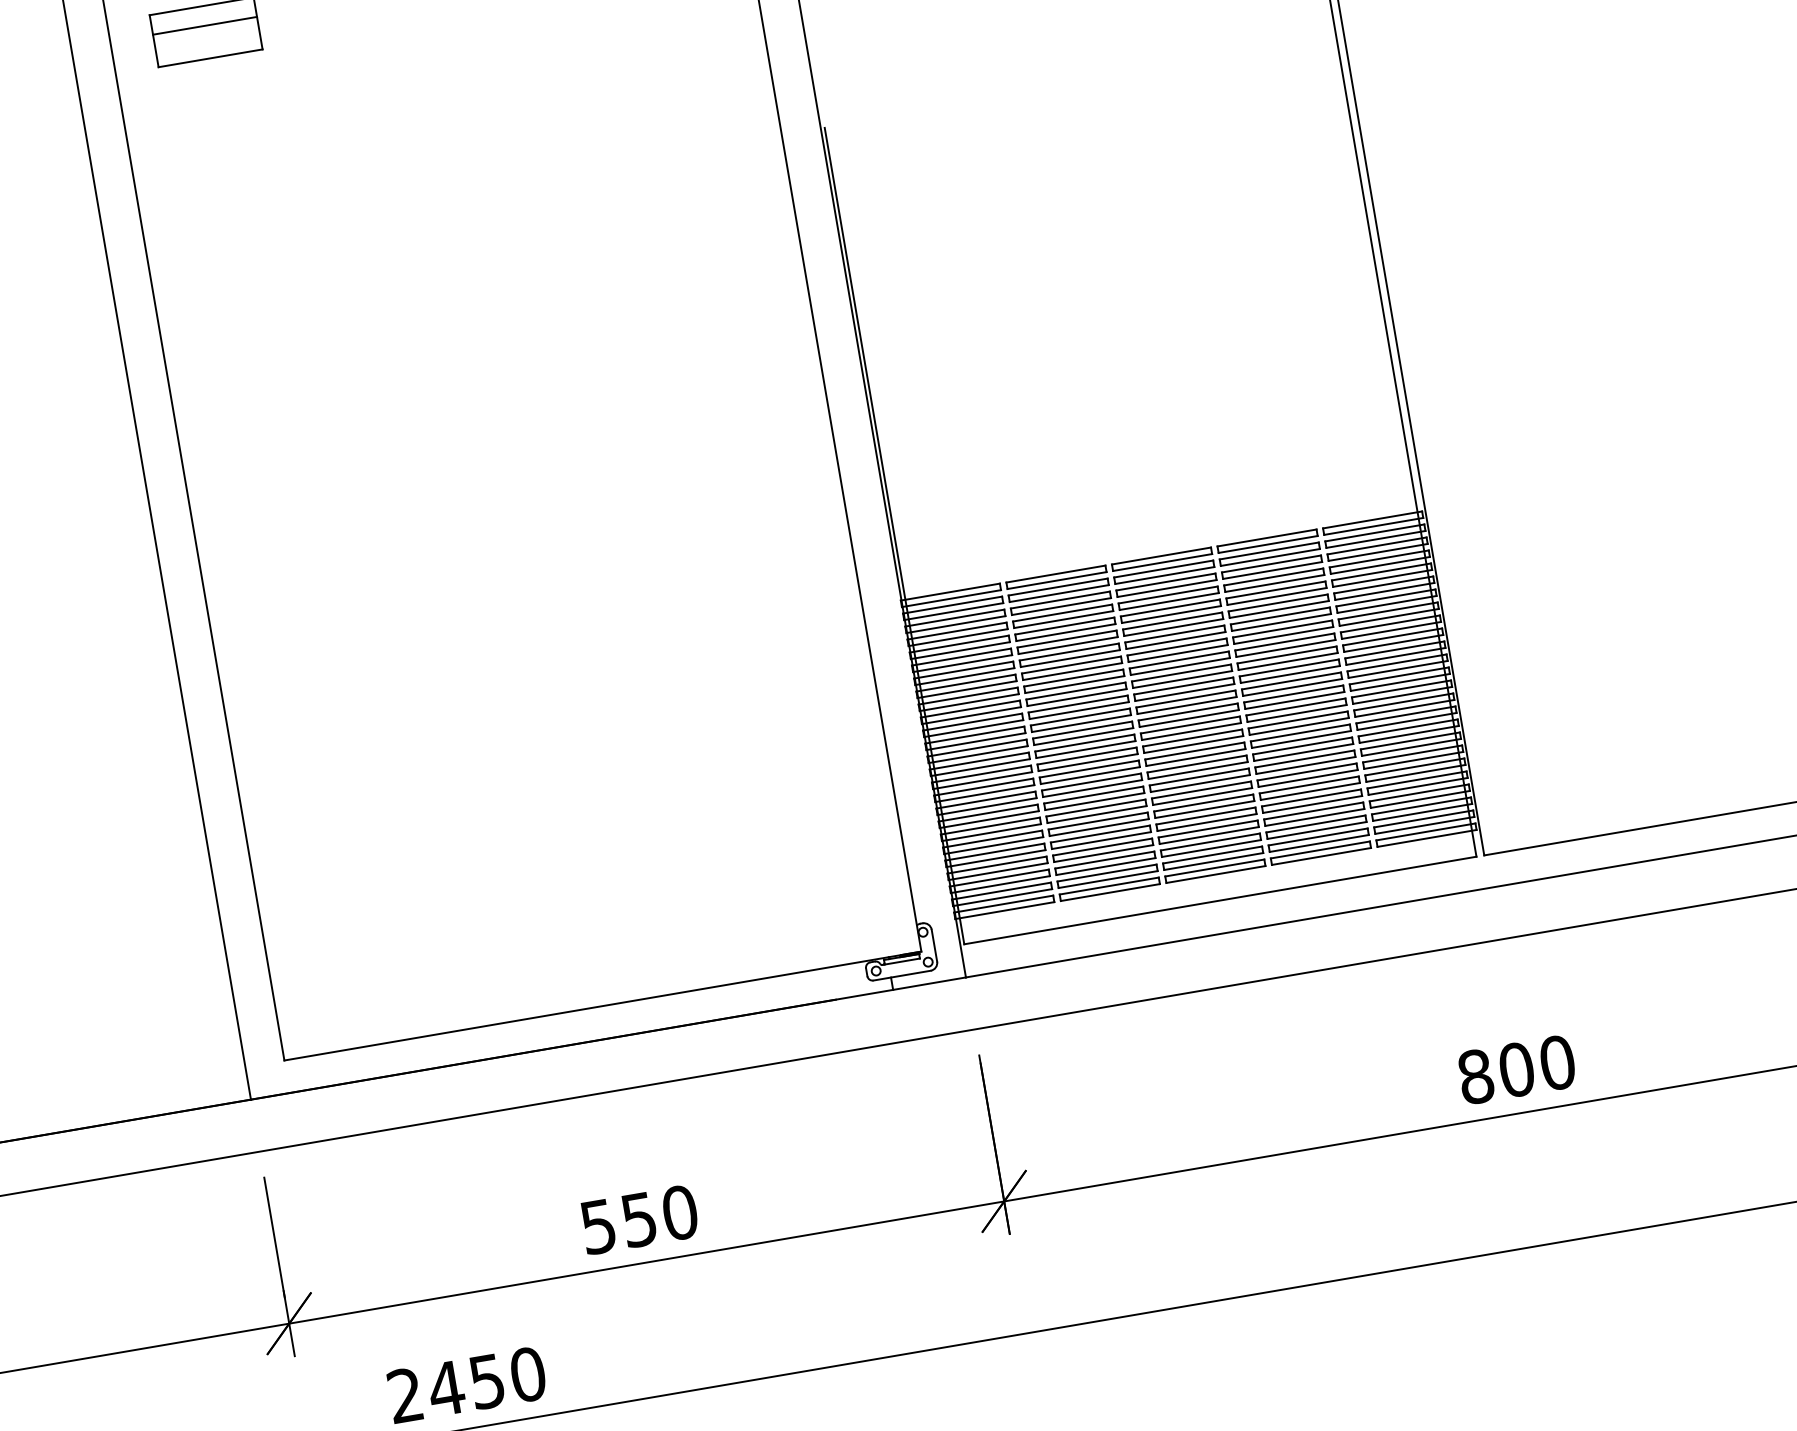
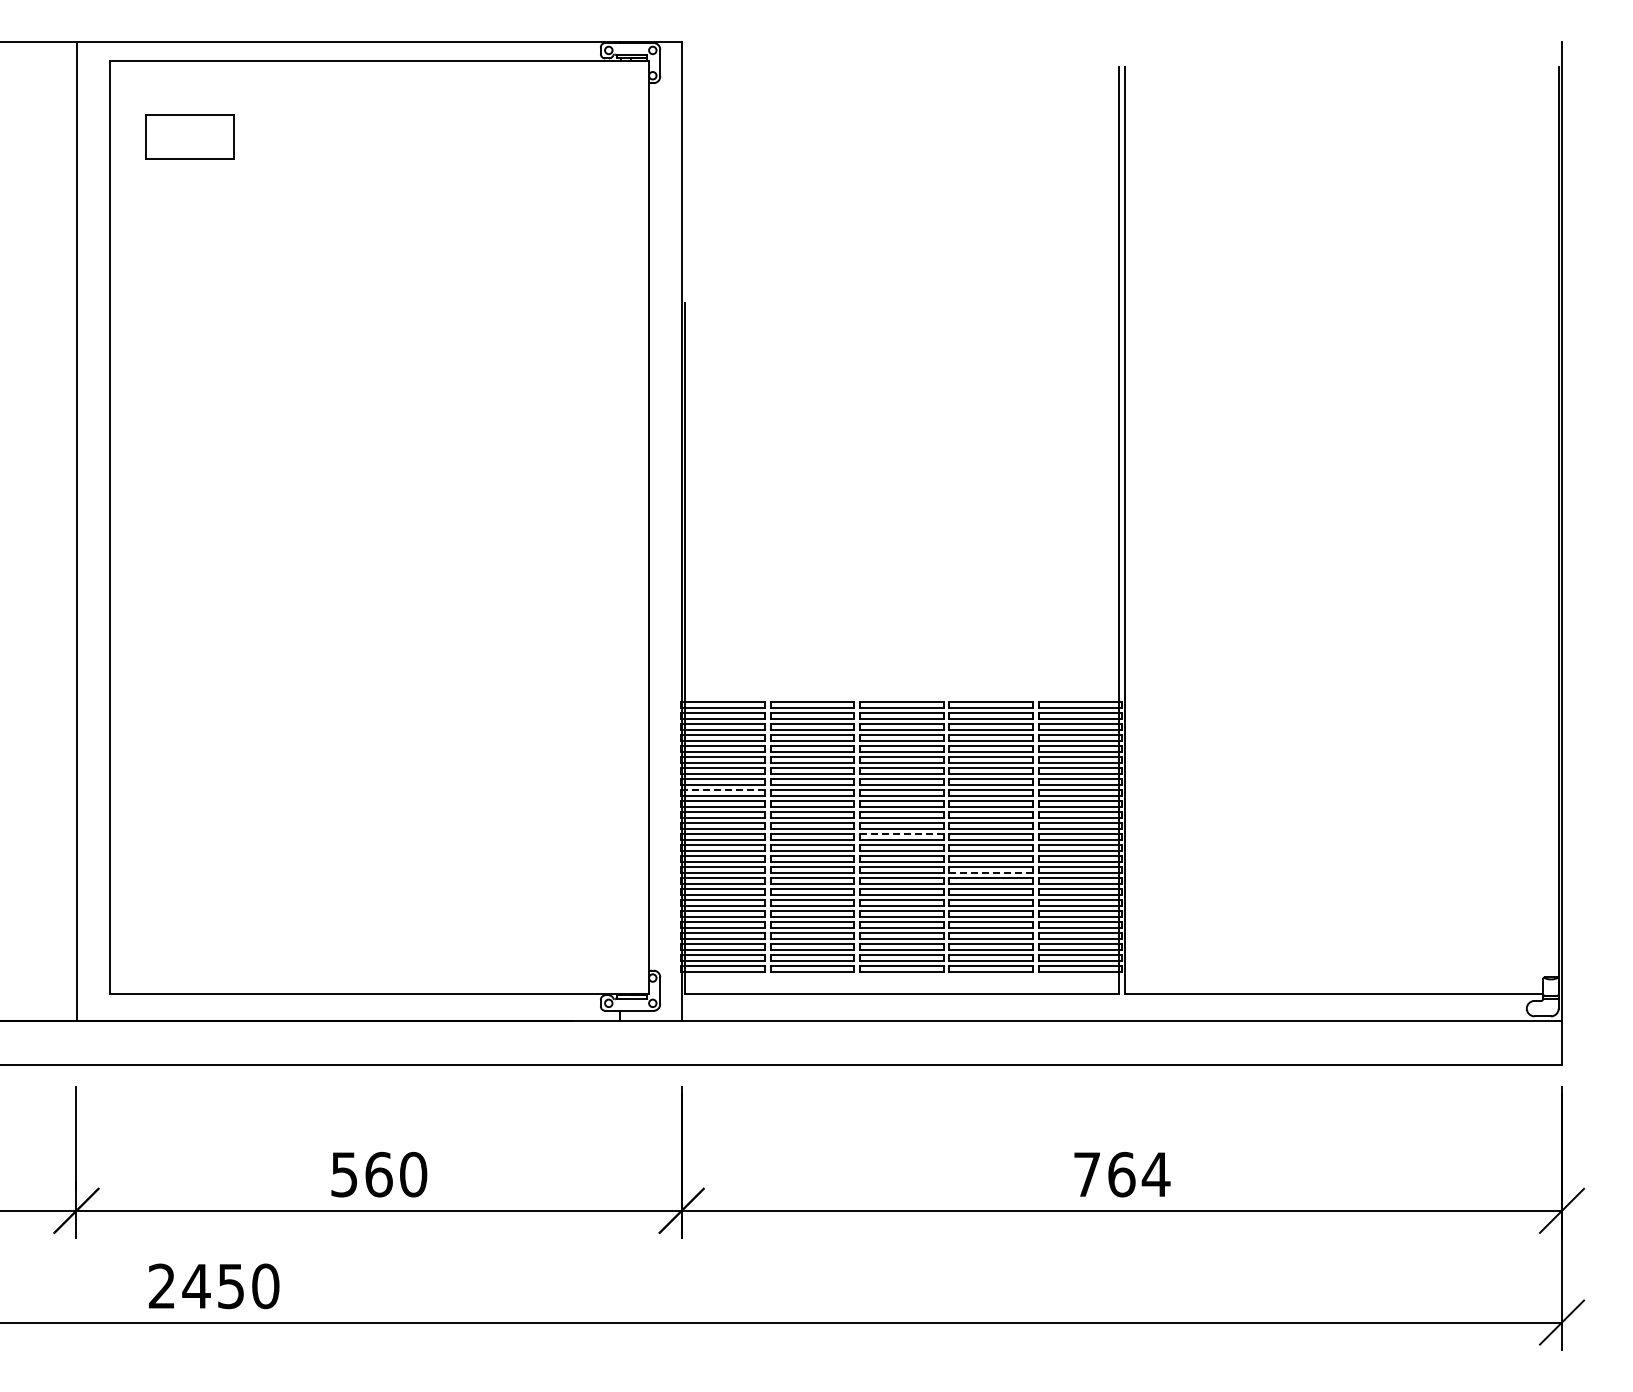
line: (204, 25) -> (189, 131), removed
line: (968, 696) -> (723, 790), solid -> dashed
line: (1187, 712) -> (901, 834), solid -> dashed
line: (1301, 739) -> (991, 872), solid -> dashed
text: (1516, 1069) -> (1121, 1174), 800 -> 764
text: (638, 1219) -> (378, 1174), 550 -> 560

